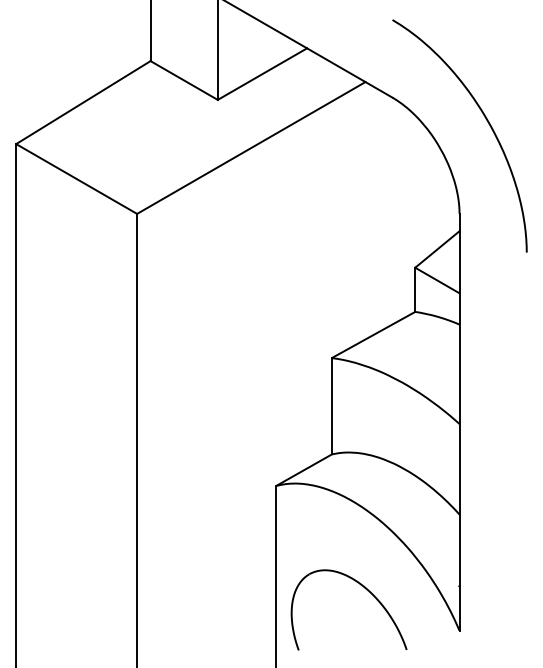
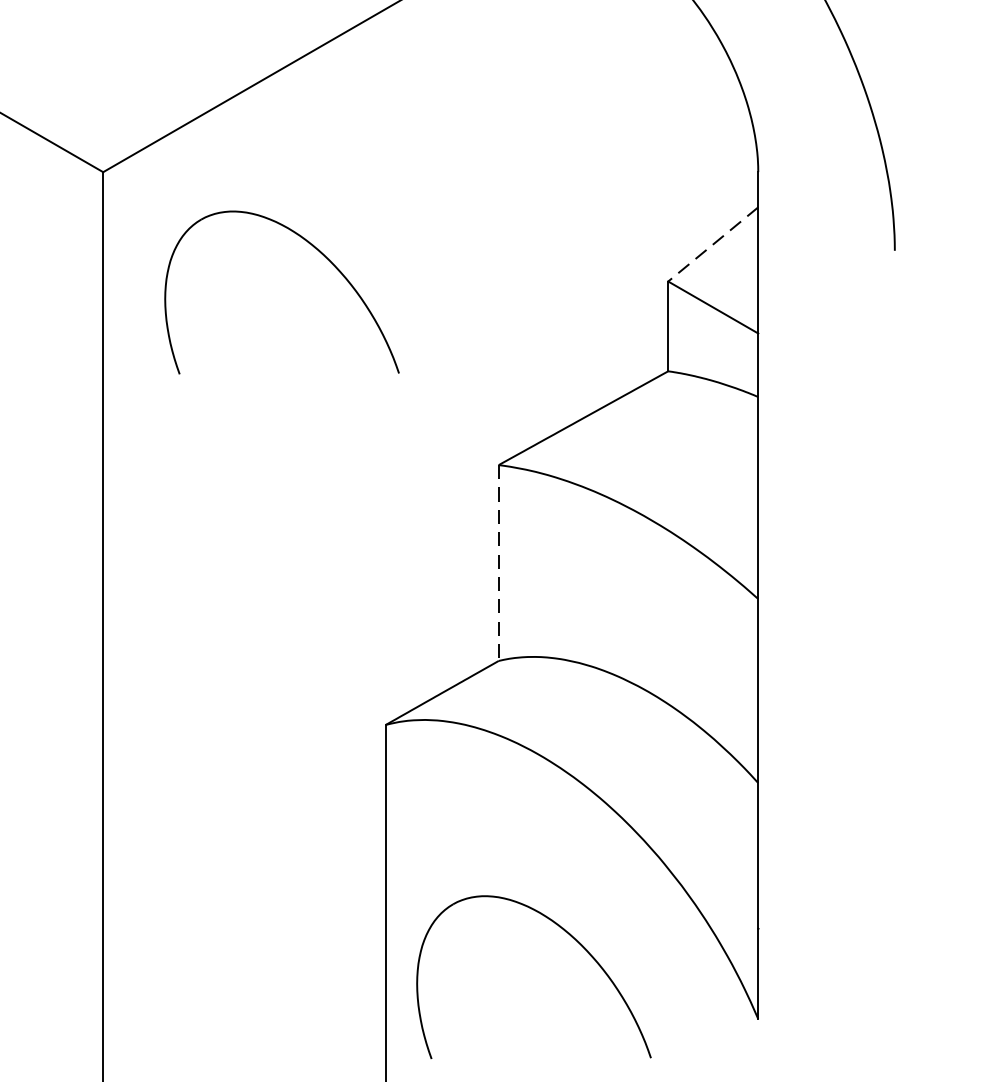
line: (437, 249) -> (713, 244), solid -> dashed
part: (242, 253) -> (317, 252), added
line: (331, 406) -> (498, 563), solid -> dashed

